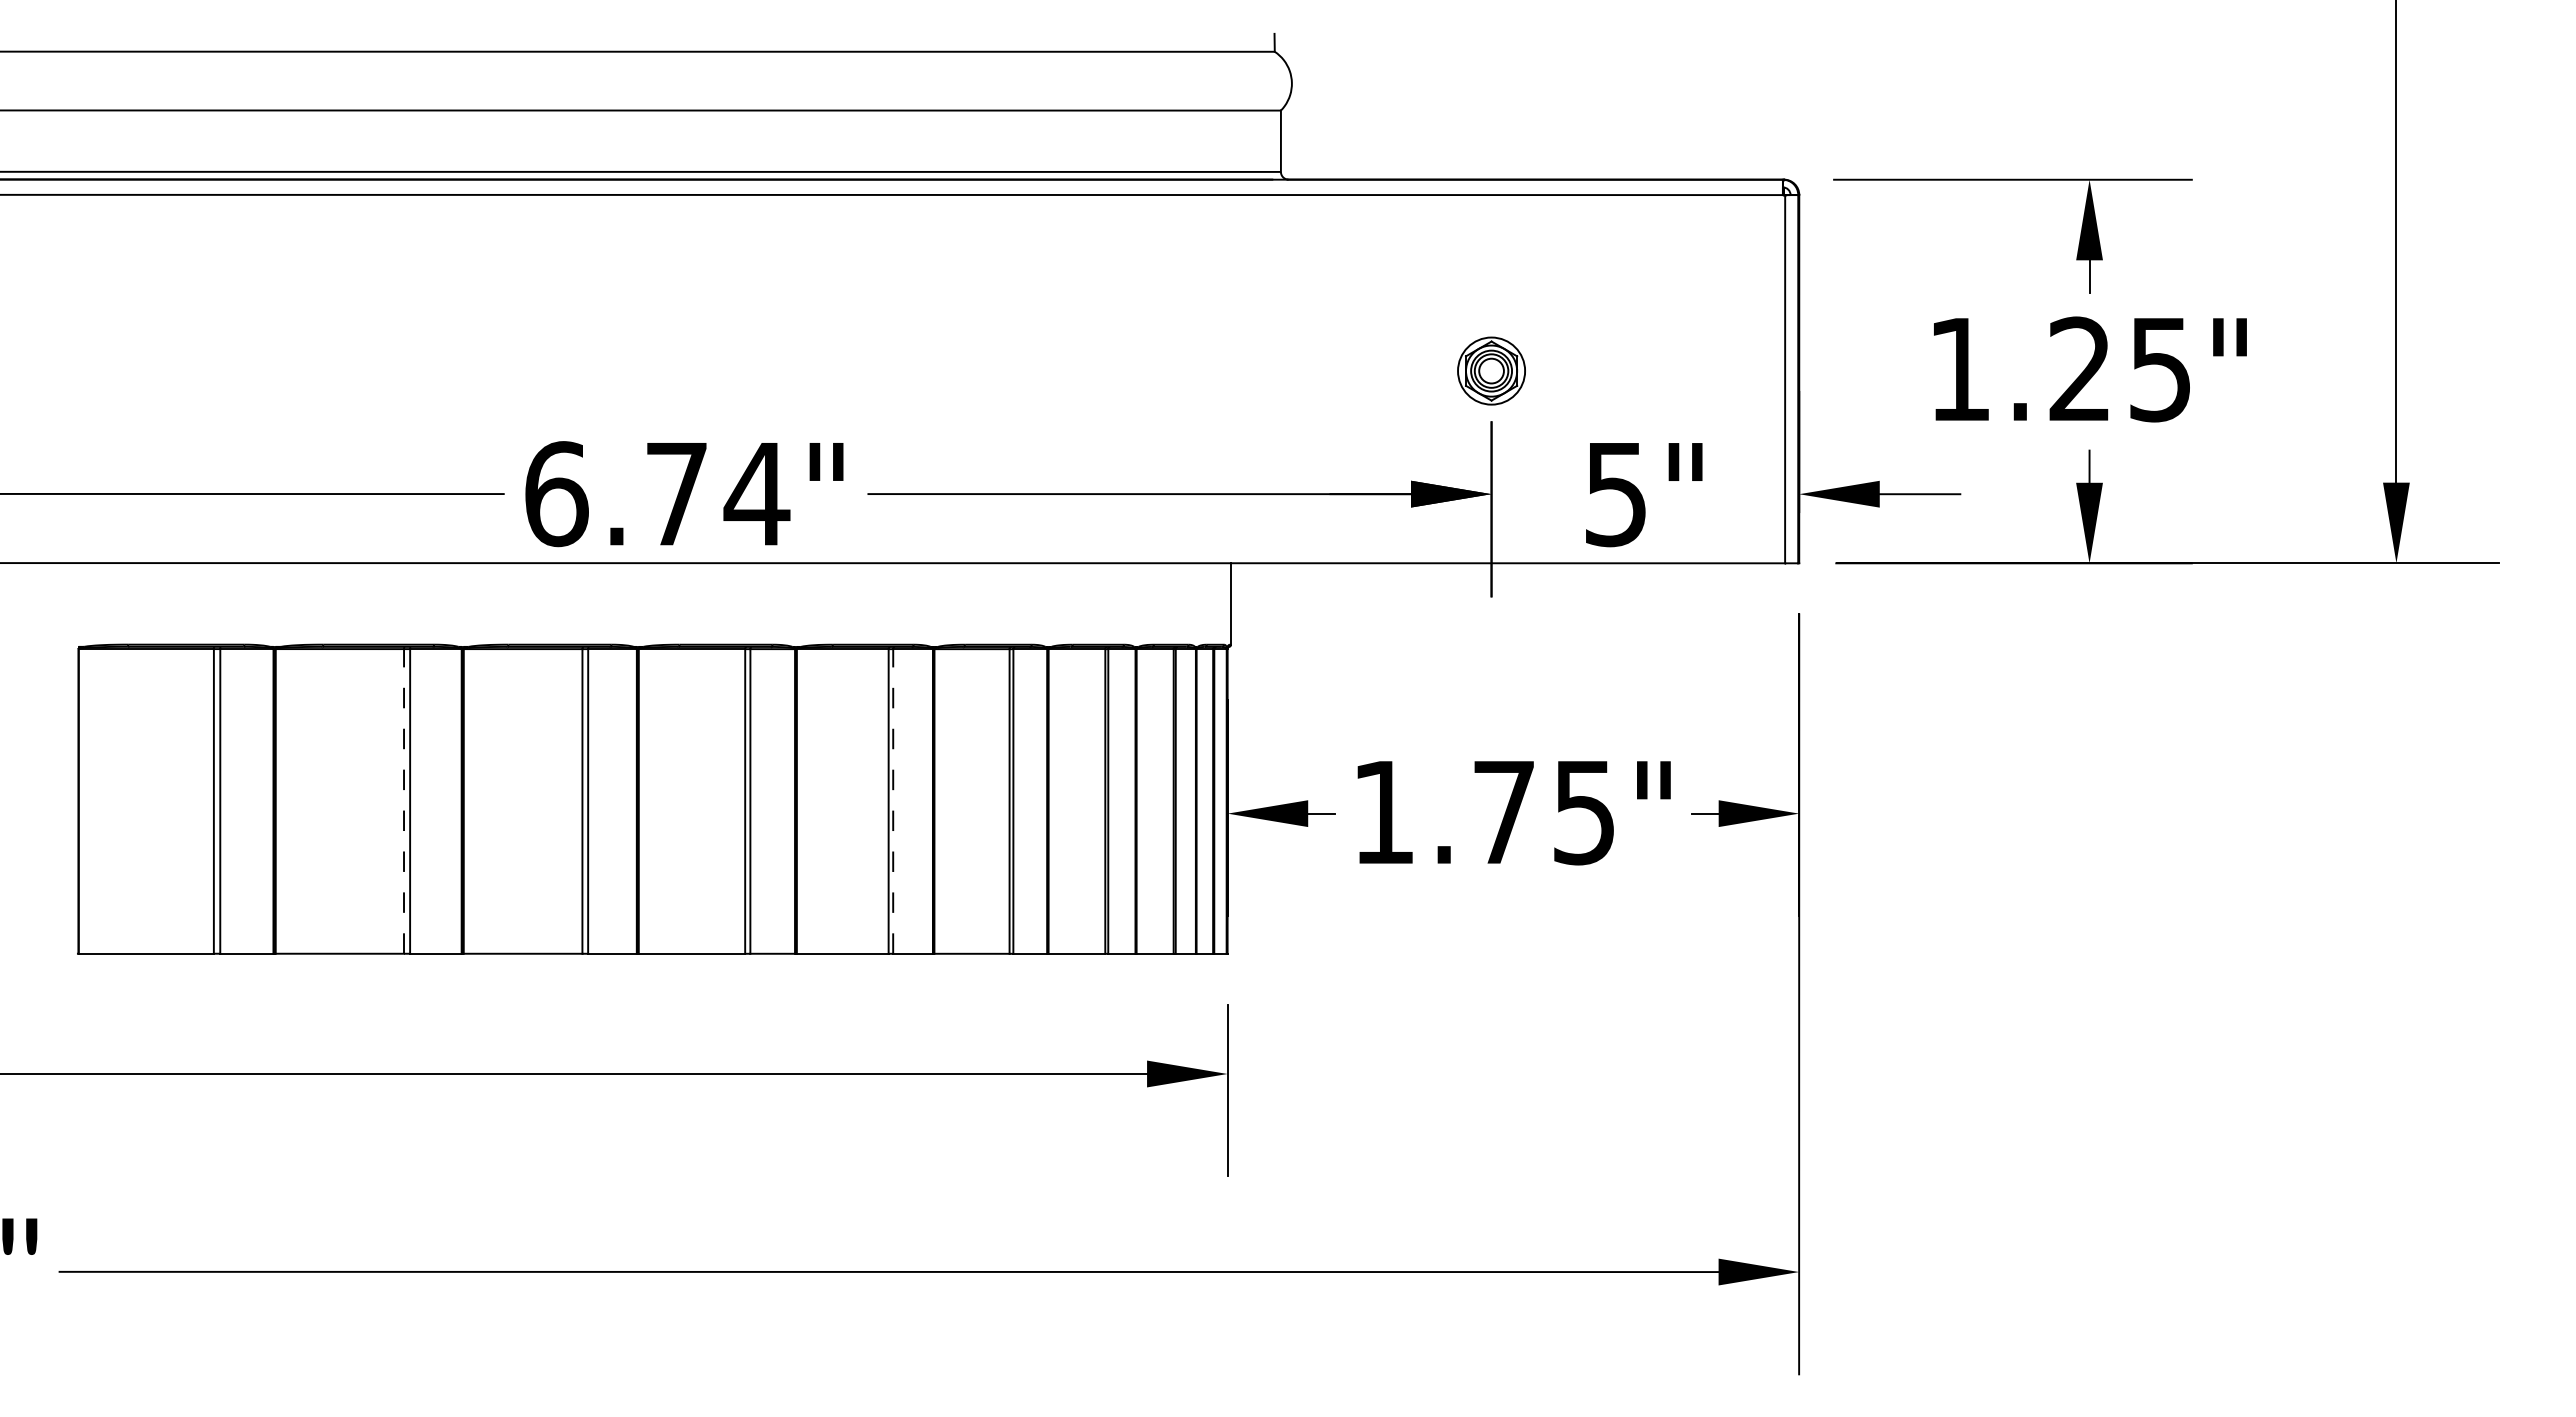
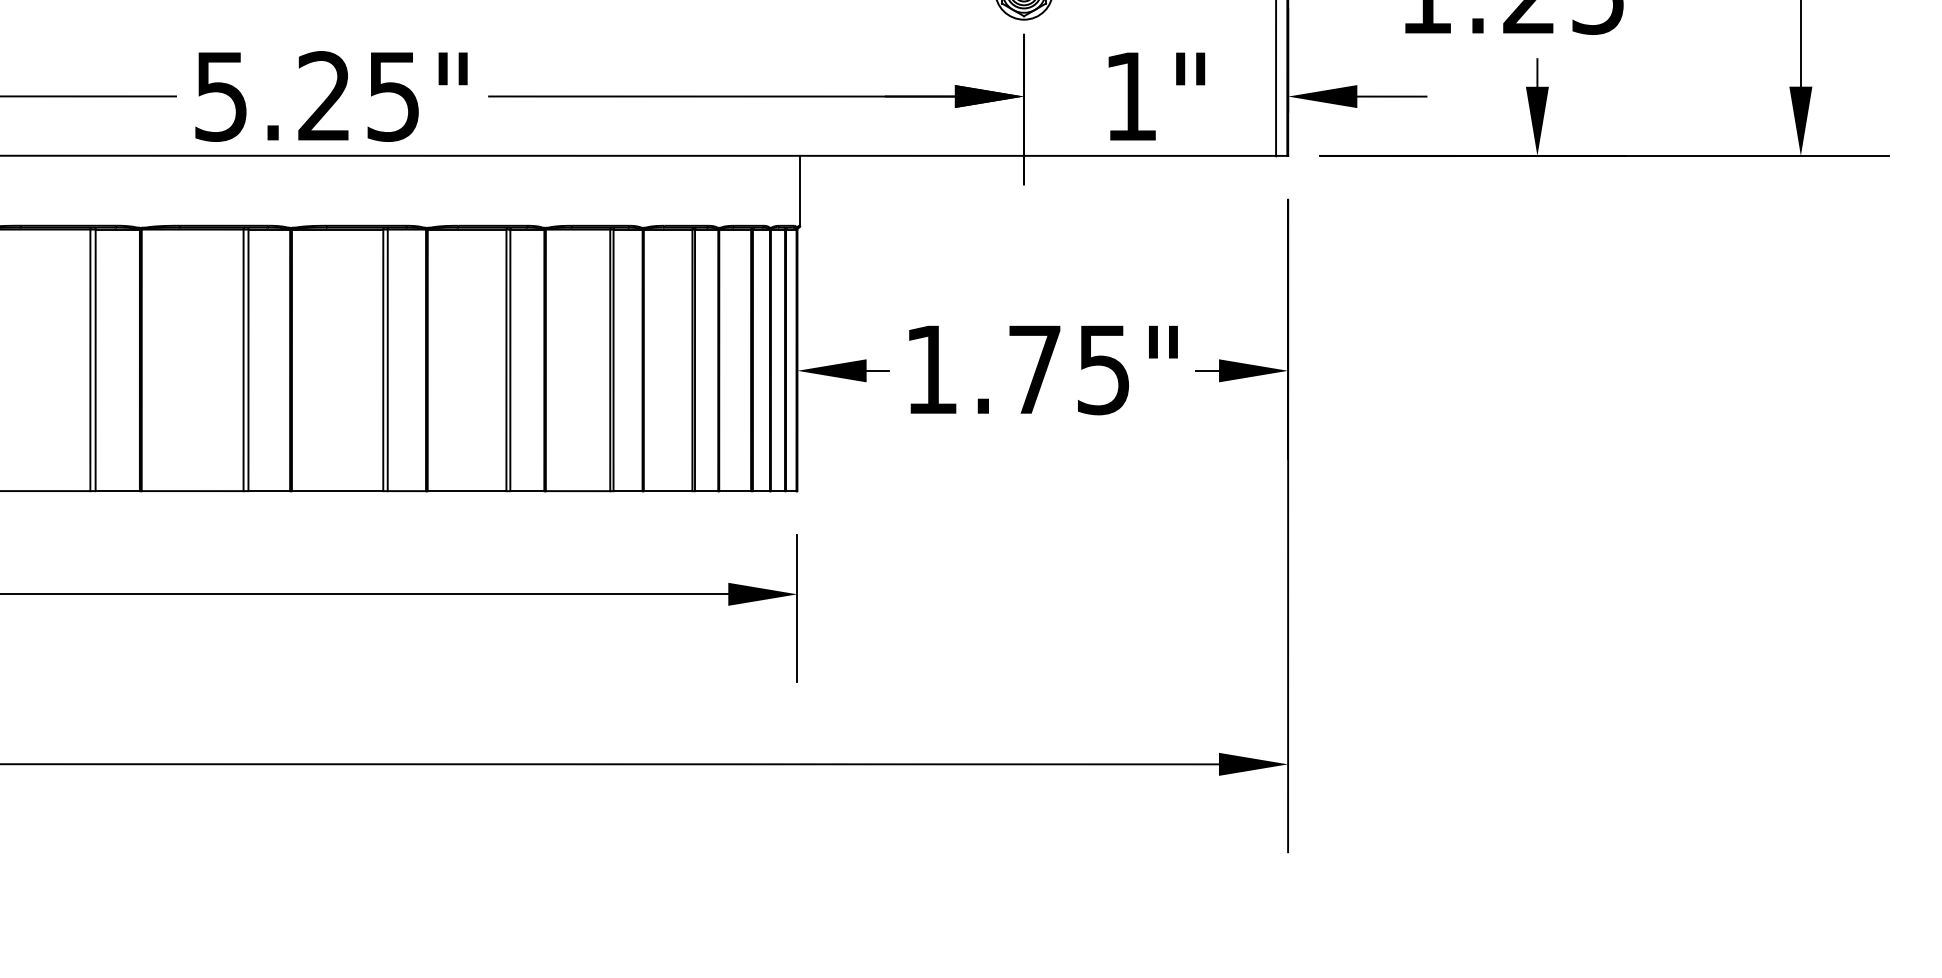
text: (657, 494) -> (308, 96), 6.74" -> 5.25"
text: (1615, 495) -> (1130, 97), 5" -> 1"
line: (404, 800) -> (90, 359), dashed -> solid
line: (893, 800) -> (510, 359), dashed -> solid

